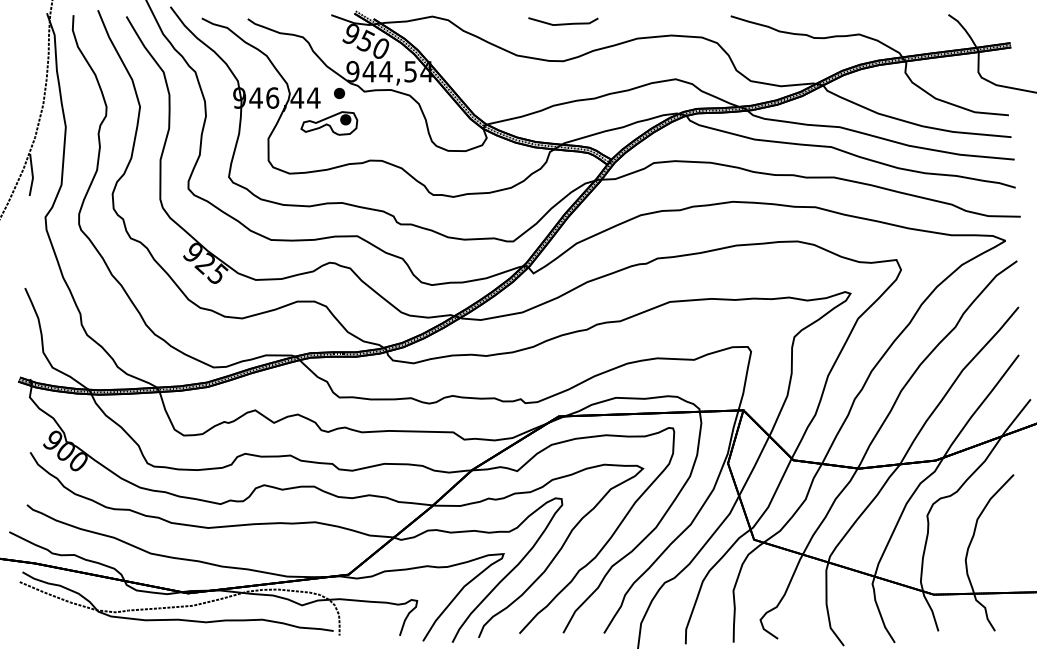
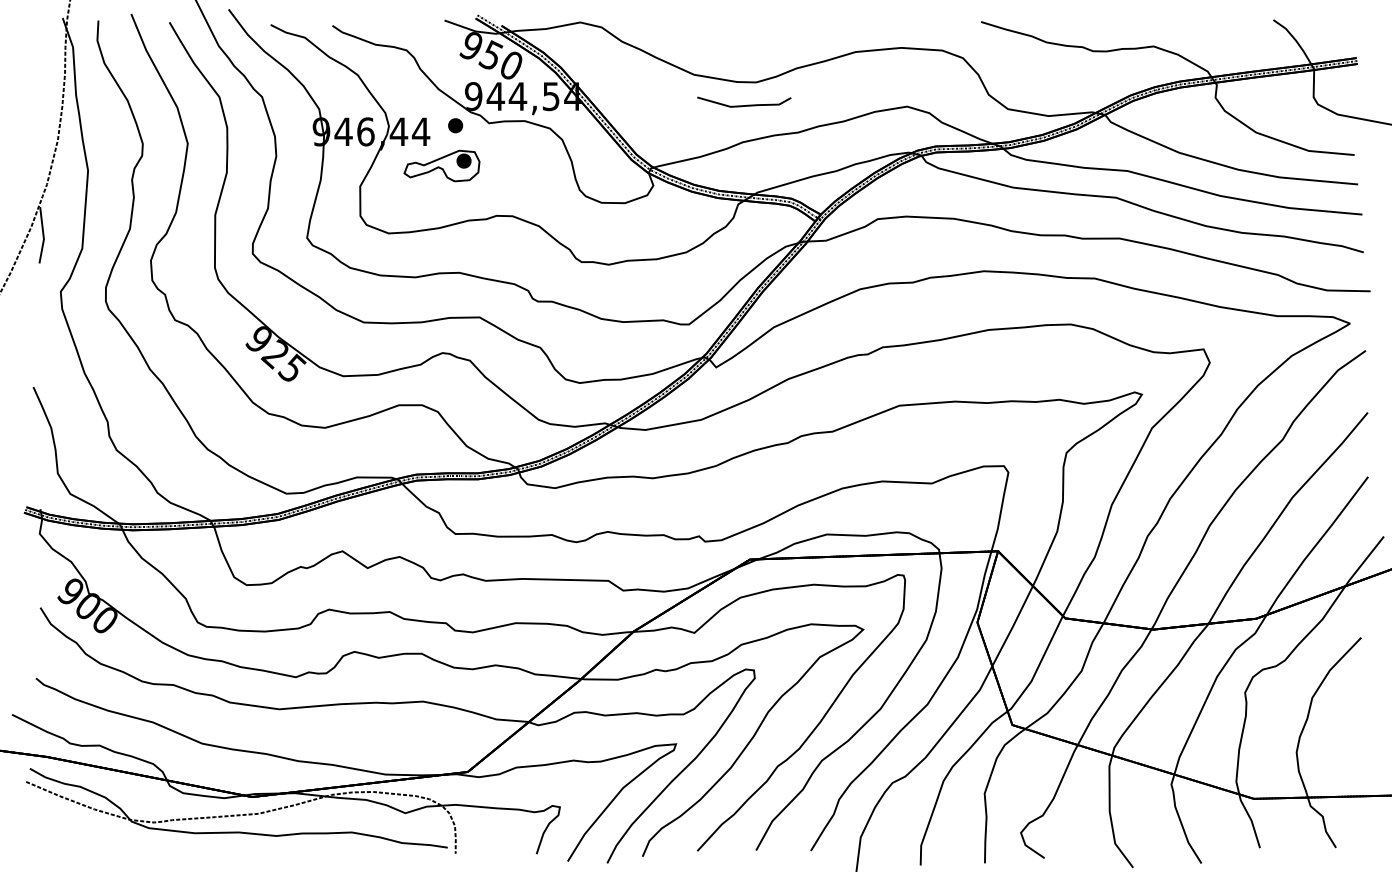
line: (563, 24) -> (744, 105), moved

